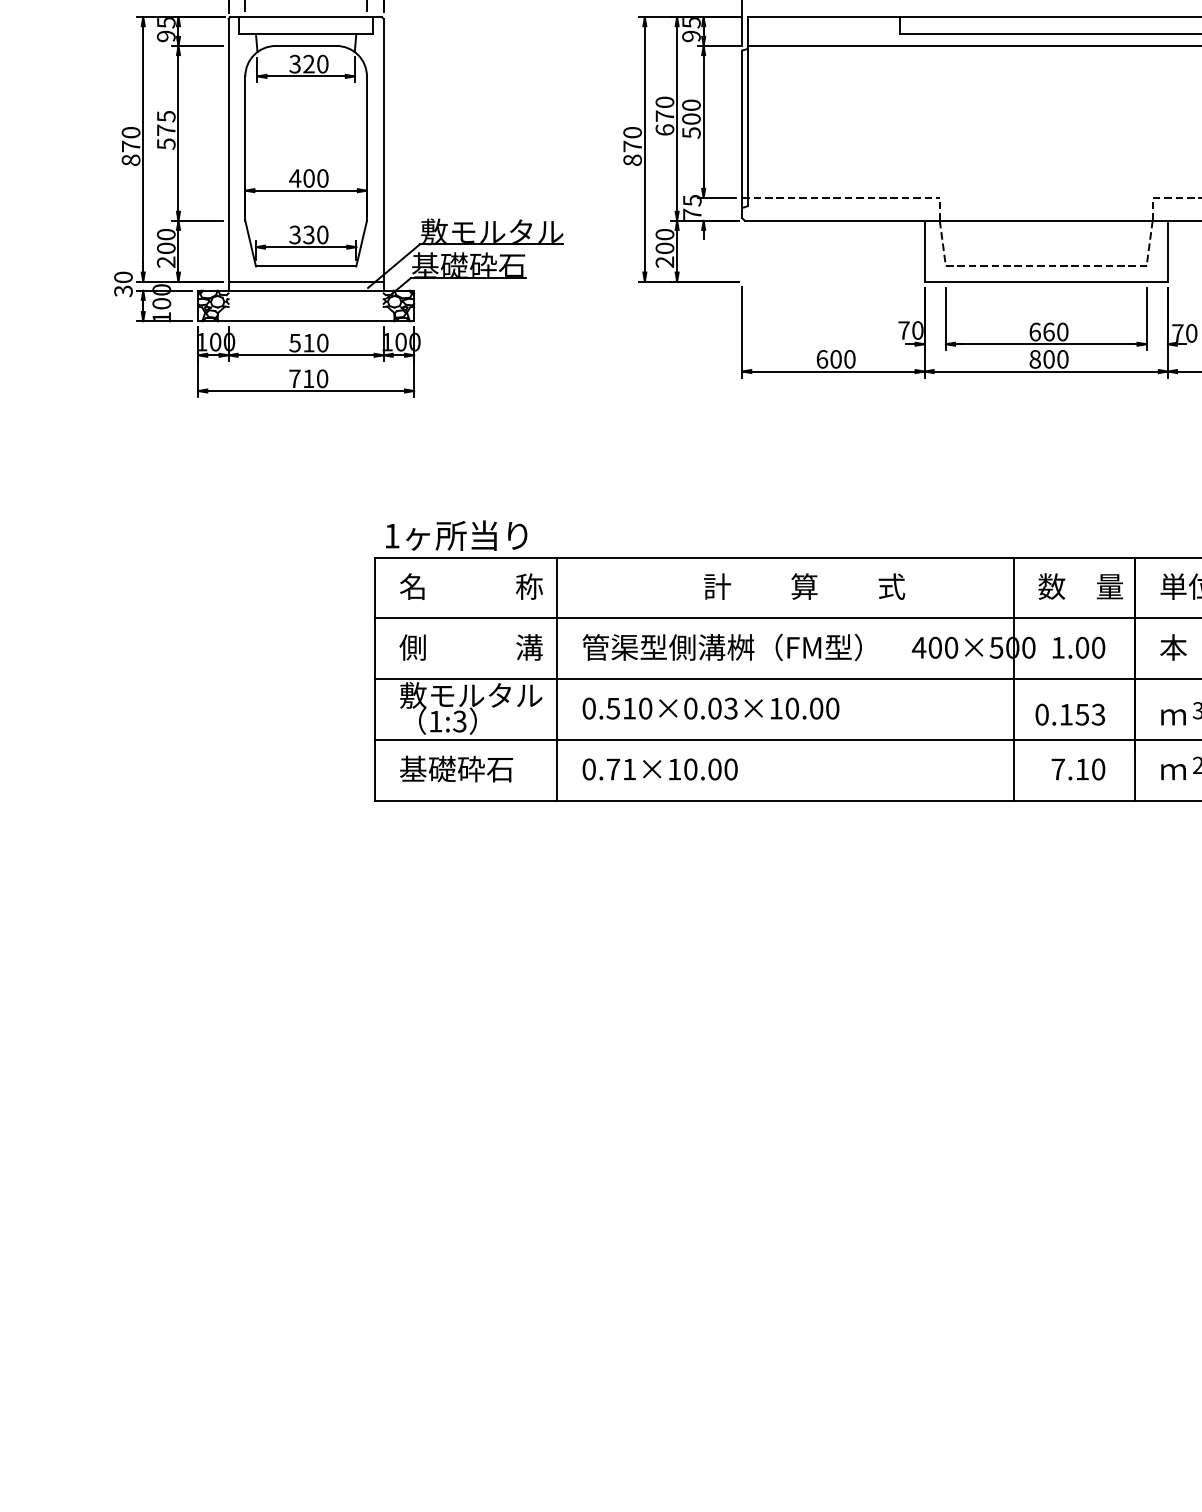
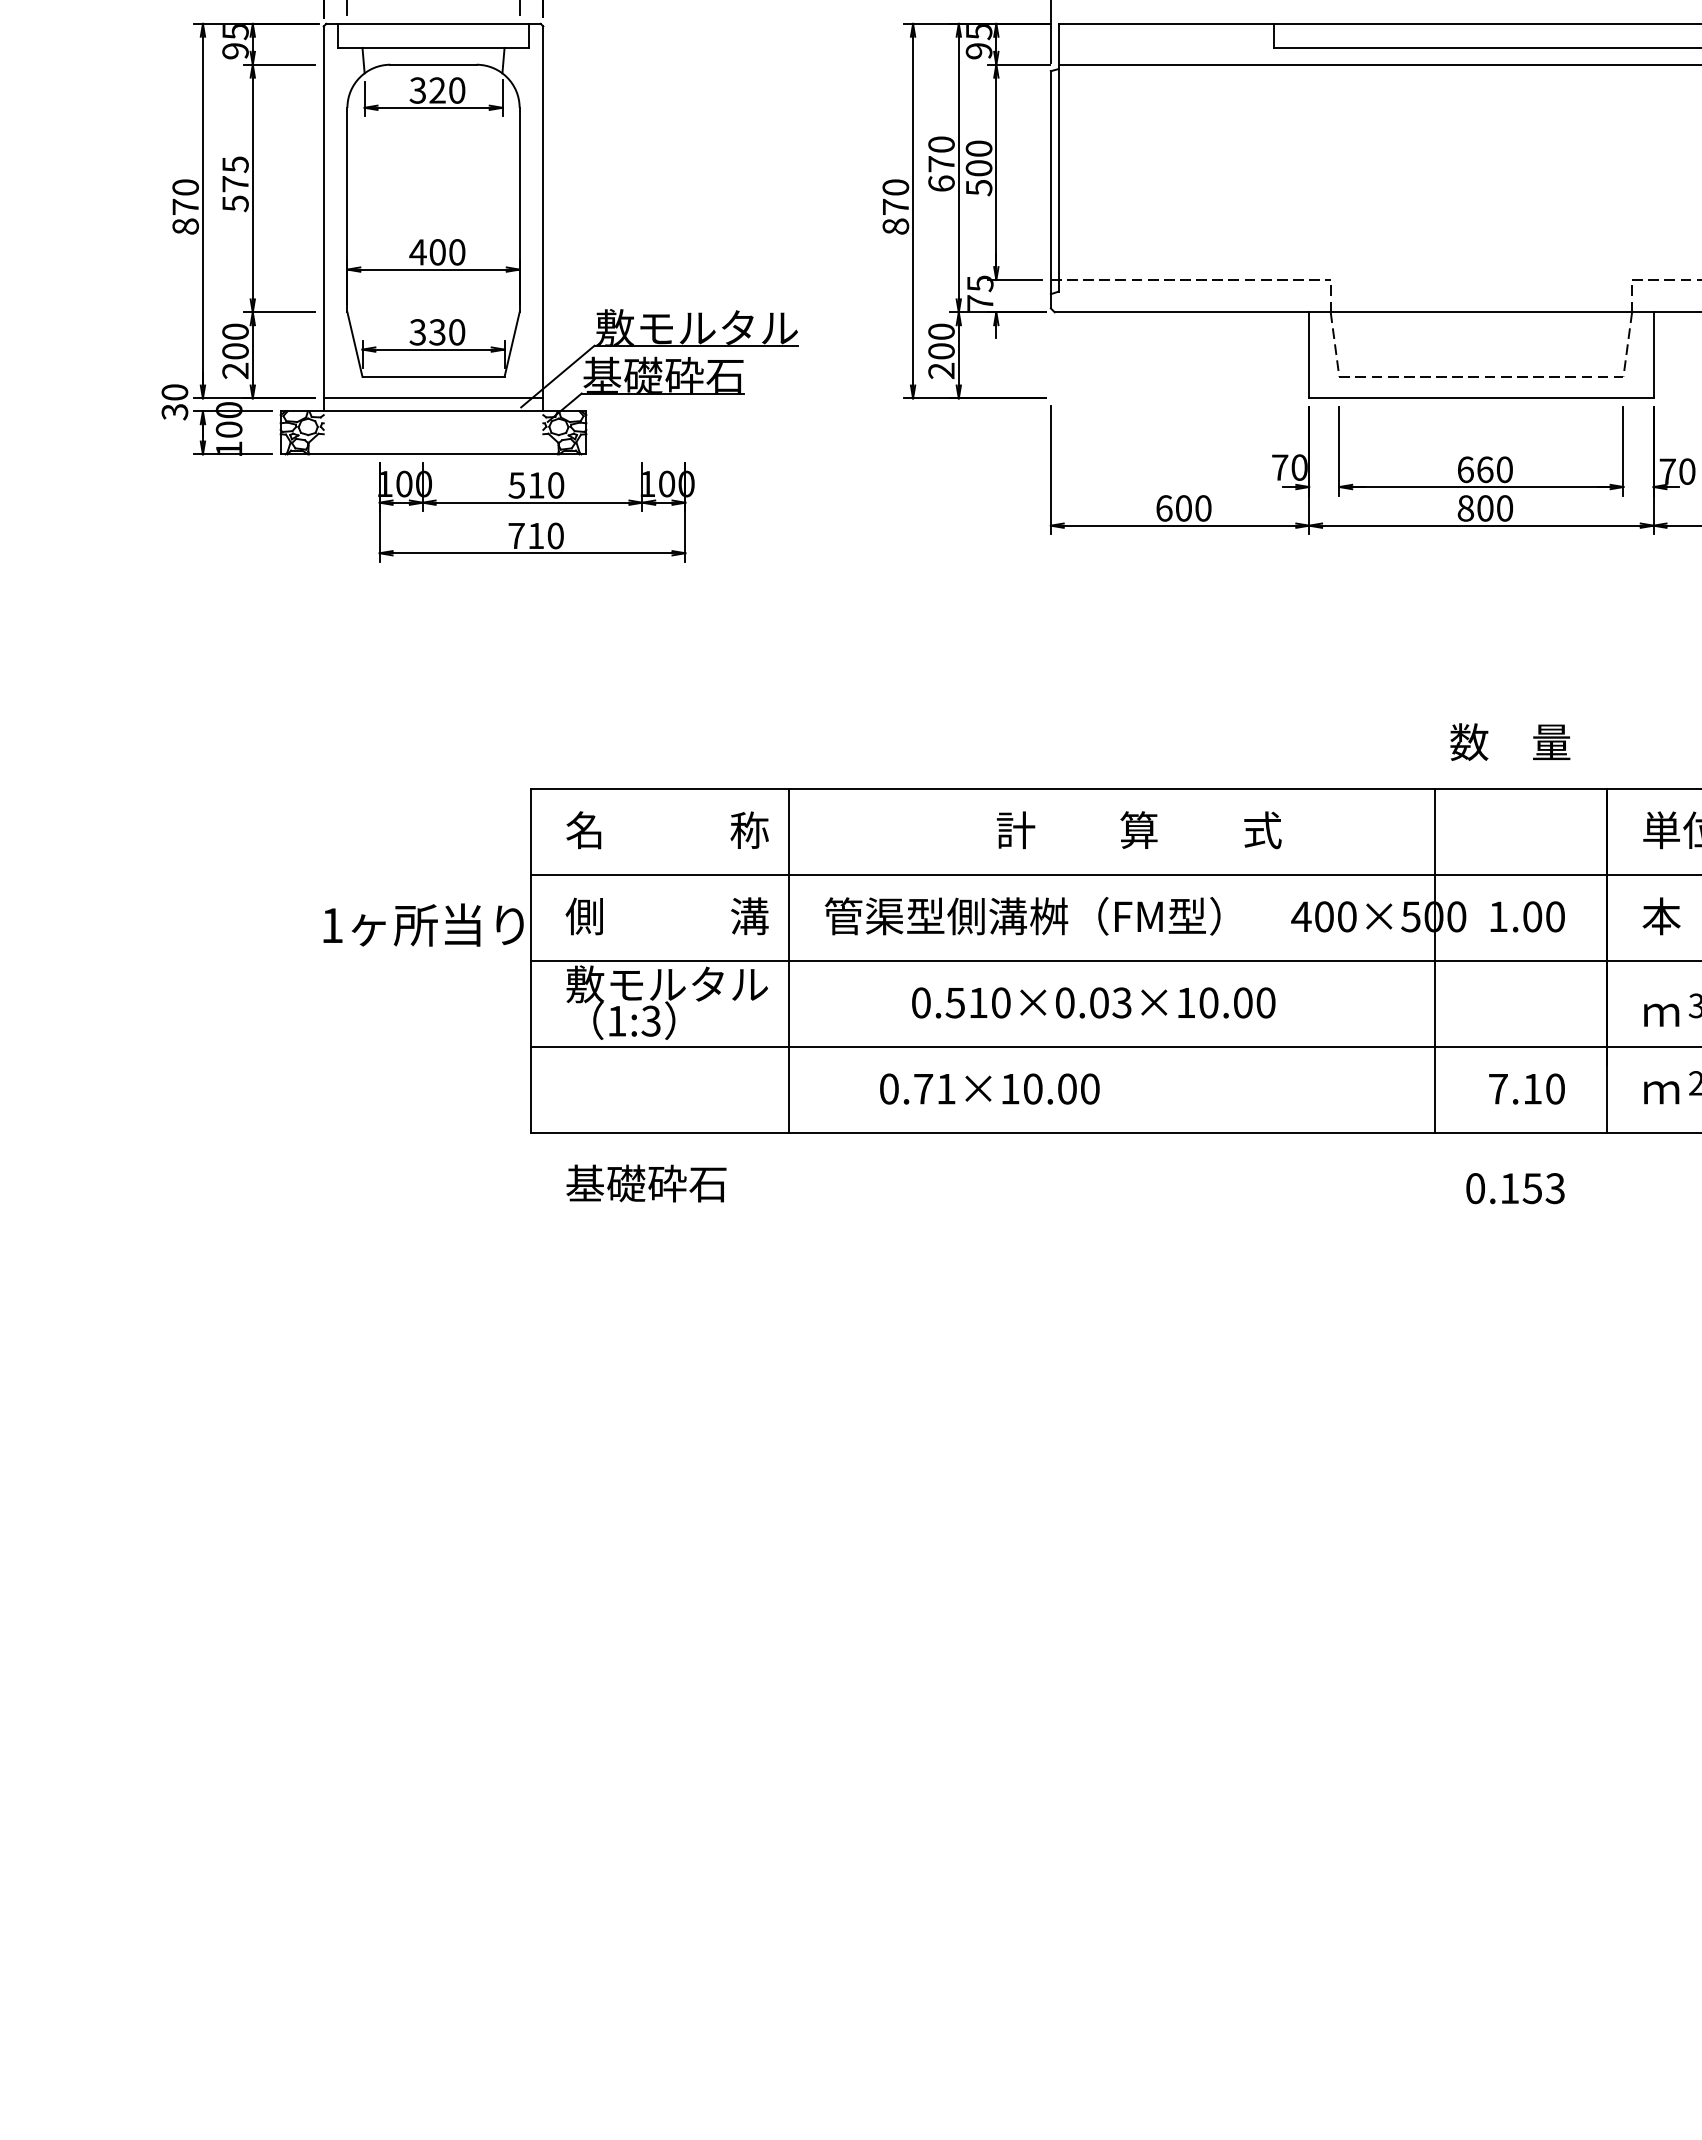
part: (308, 362) -> (536, 512), moved
text: (456, 535) -> (423, 924), moved
text: (1080, 586) -> (1510, 741), moved
text: (710, 708) -> (1093, 1002), moved
text: (1070, 714) -> (1515, 1188), moved
text: (456, 769) -> (646, 1183), moved
text: (659, 769) -> (989, 1088), moved

